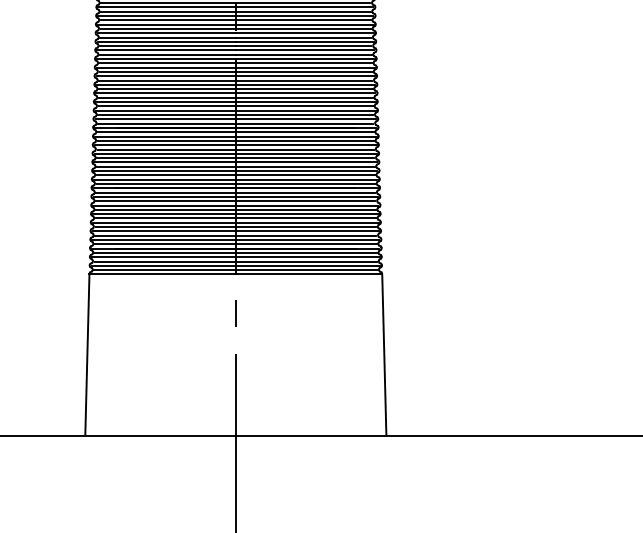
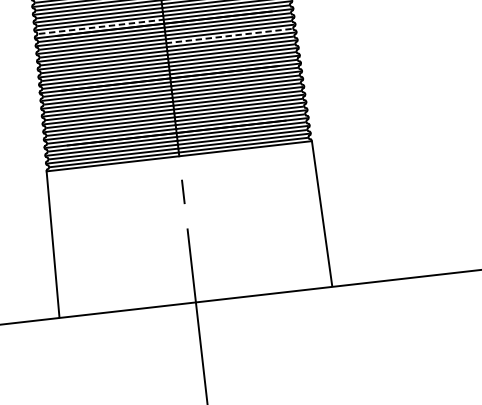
line: (167, 123) -> (101, 26), solid -> dashed
line: (304, 149) -> (228, 36), solid -> dashed

